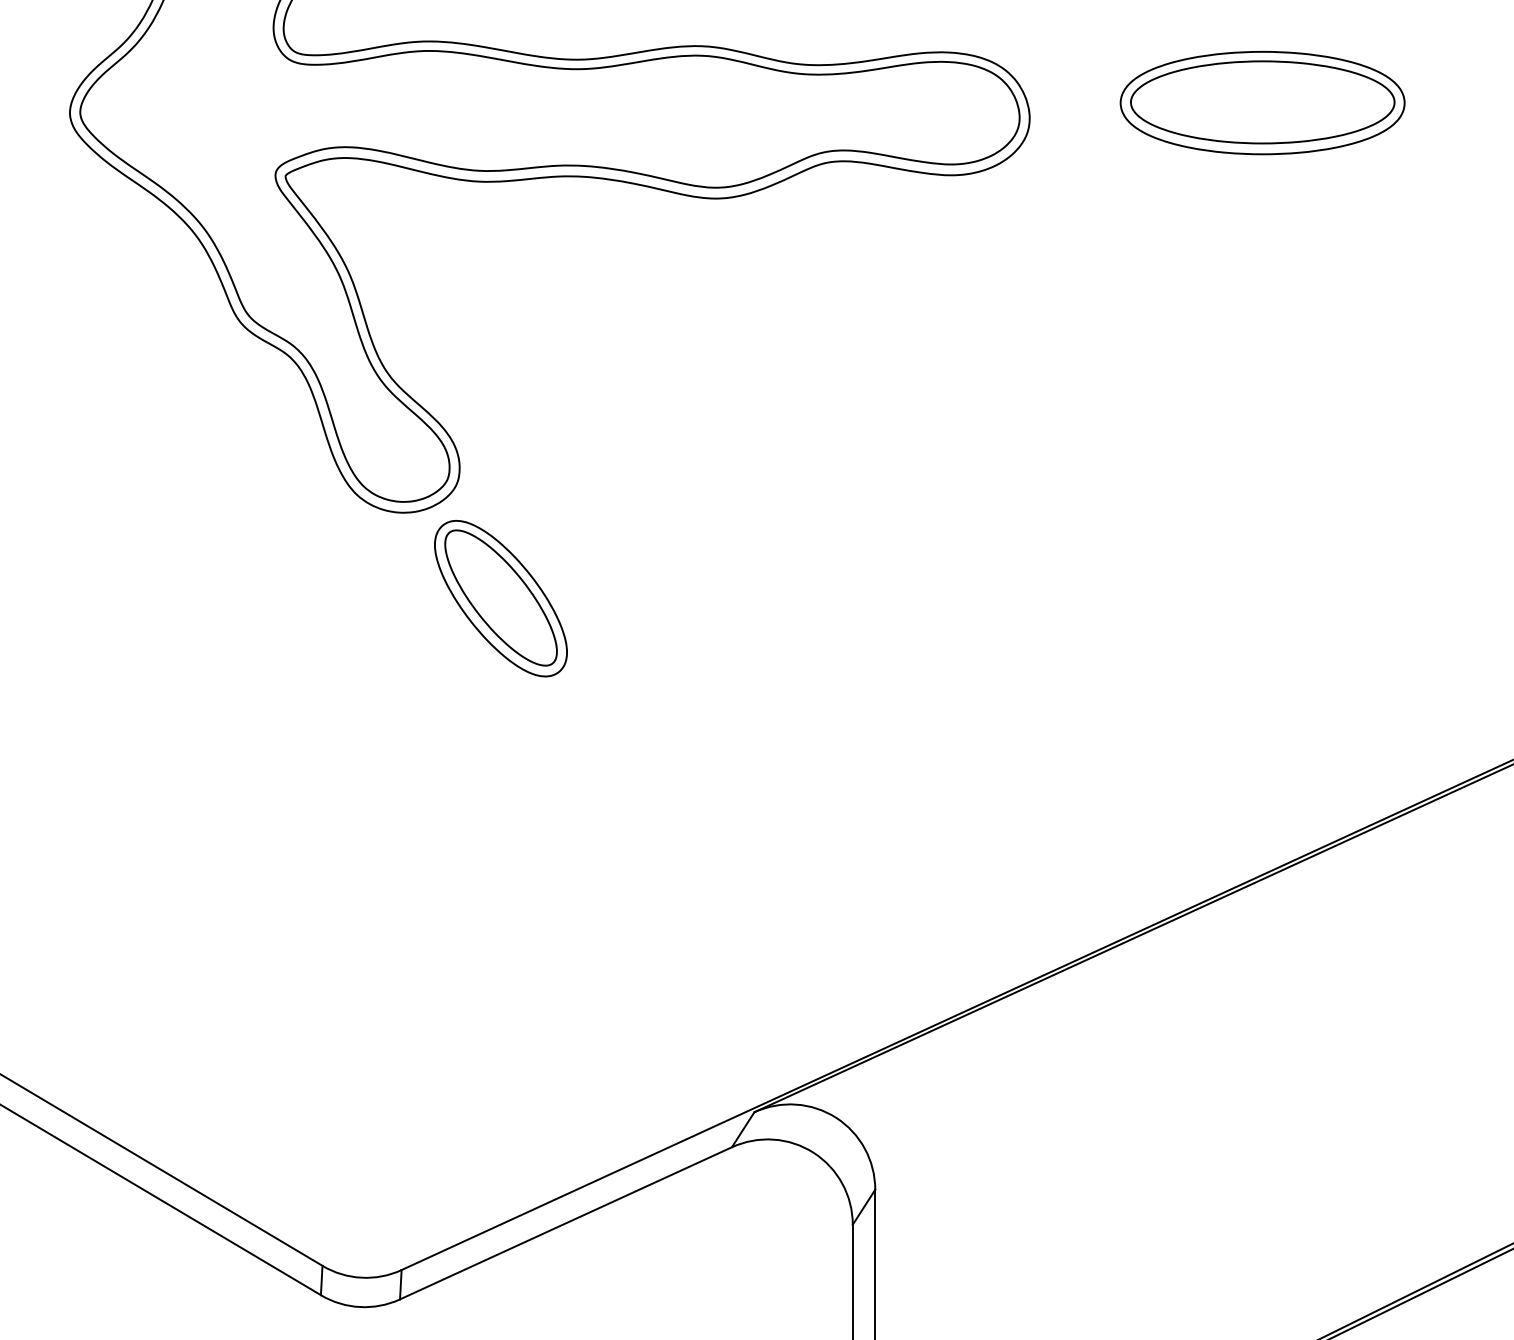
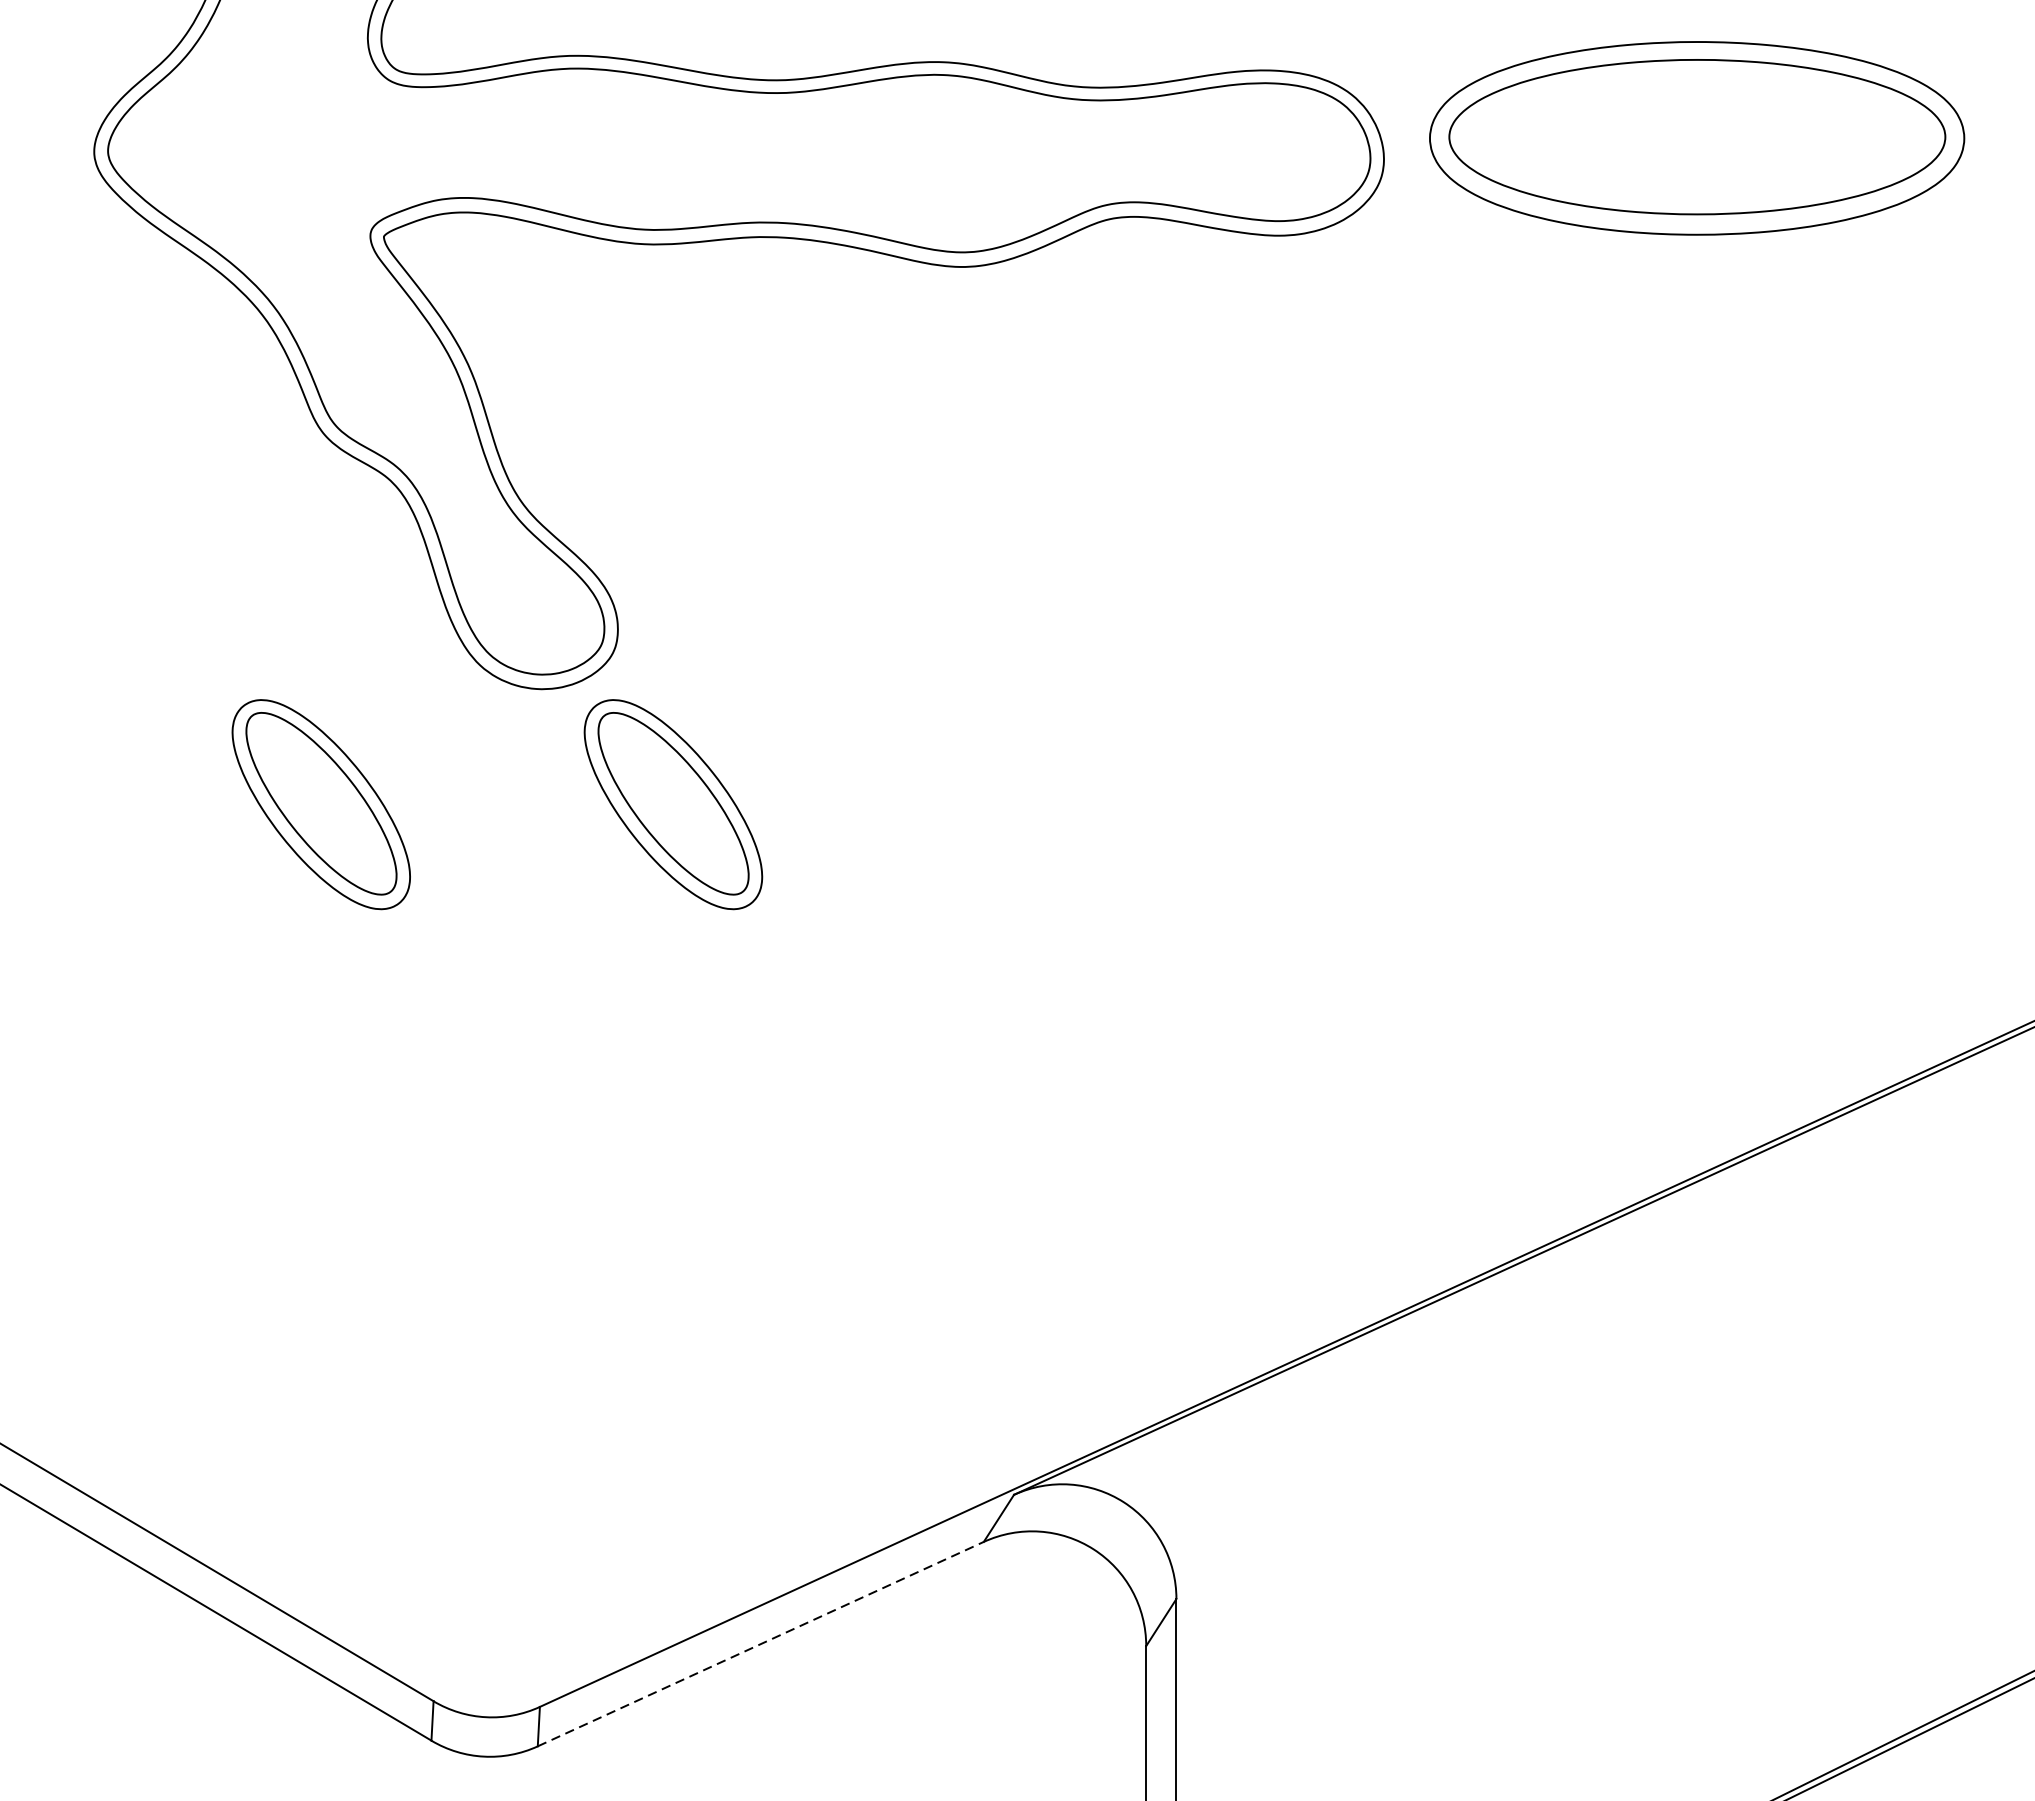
part: (1262, 103) -> (1696, 139), size x1.4
part: (238, 598) -> (320, 804), added
line: (566, 1223) -> (761, 1644), solid -> dashed

